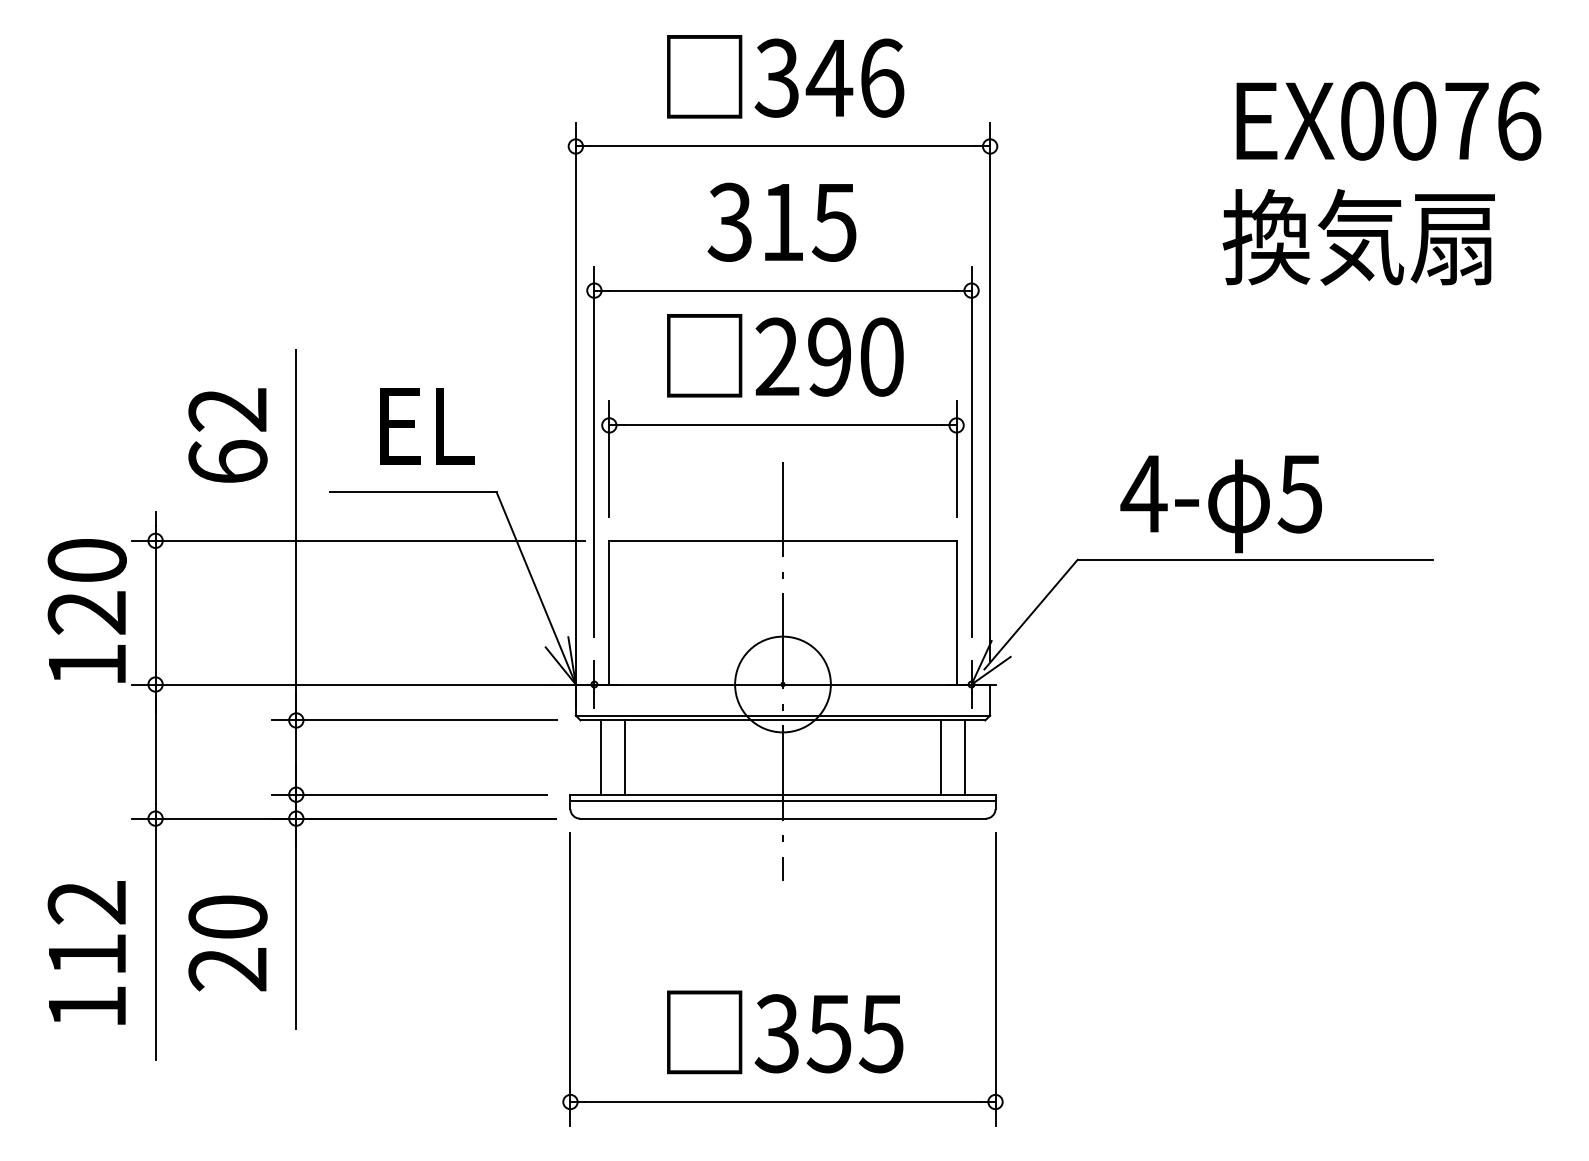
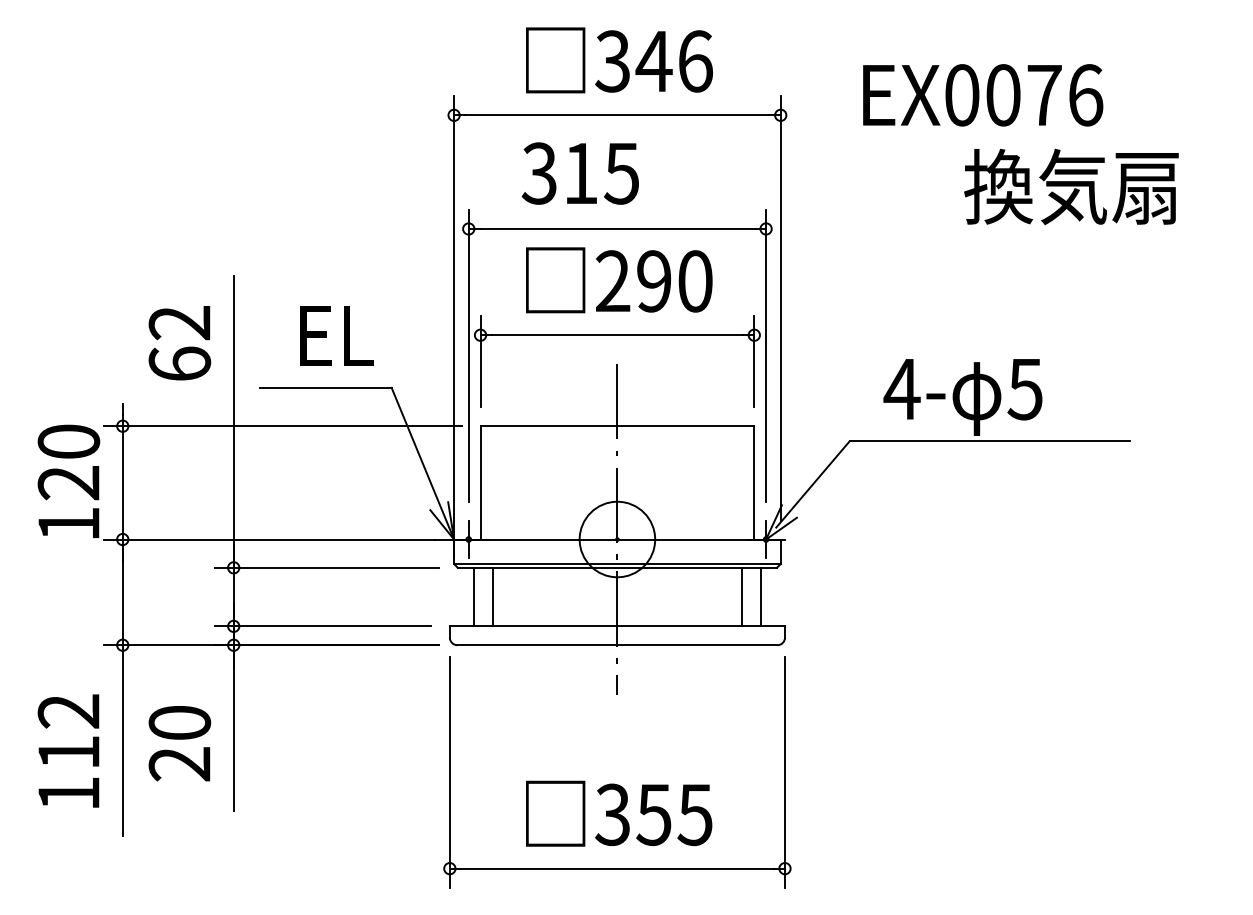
text: (1388, 120) -> (982, 94), moved
text: (781, 221) -> (579, 172), moved
line: (782, 800) -> (617, 630), removed

